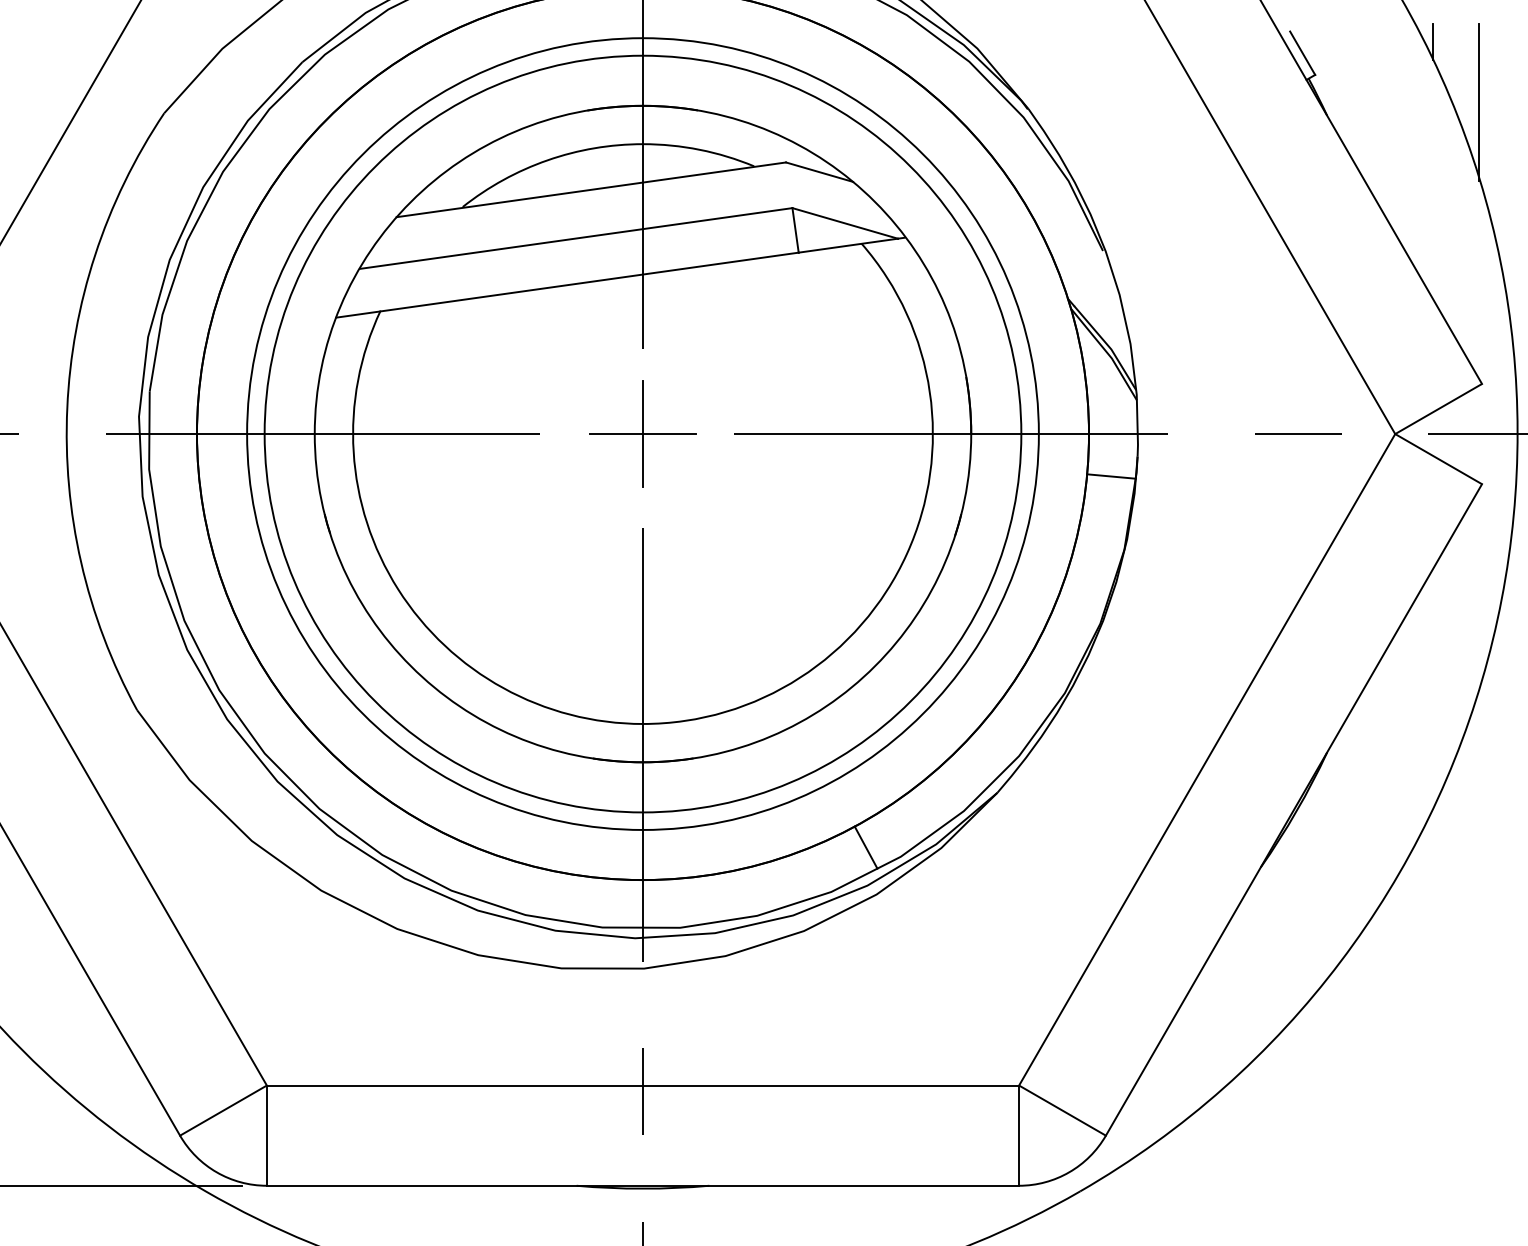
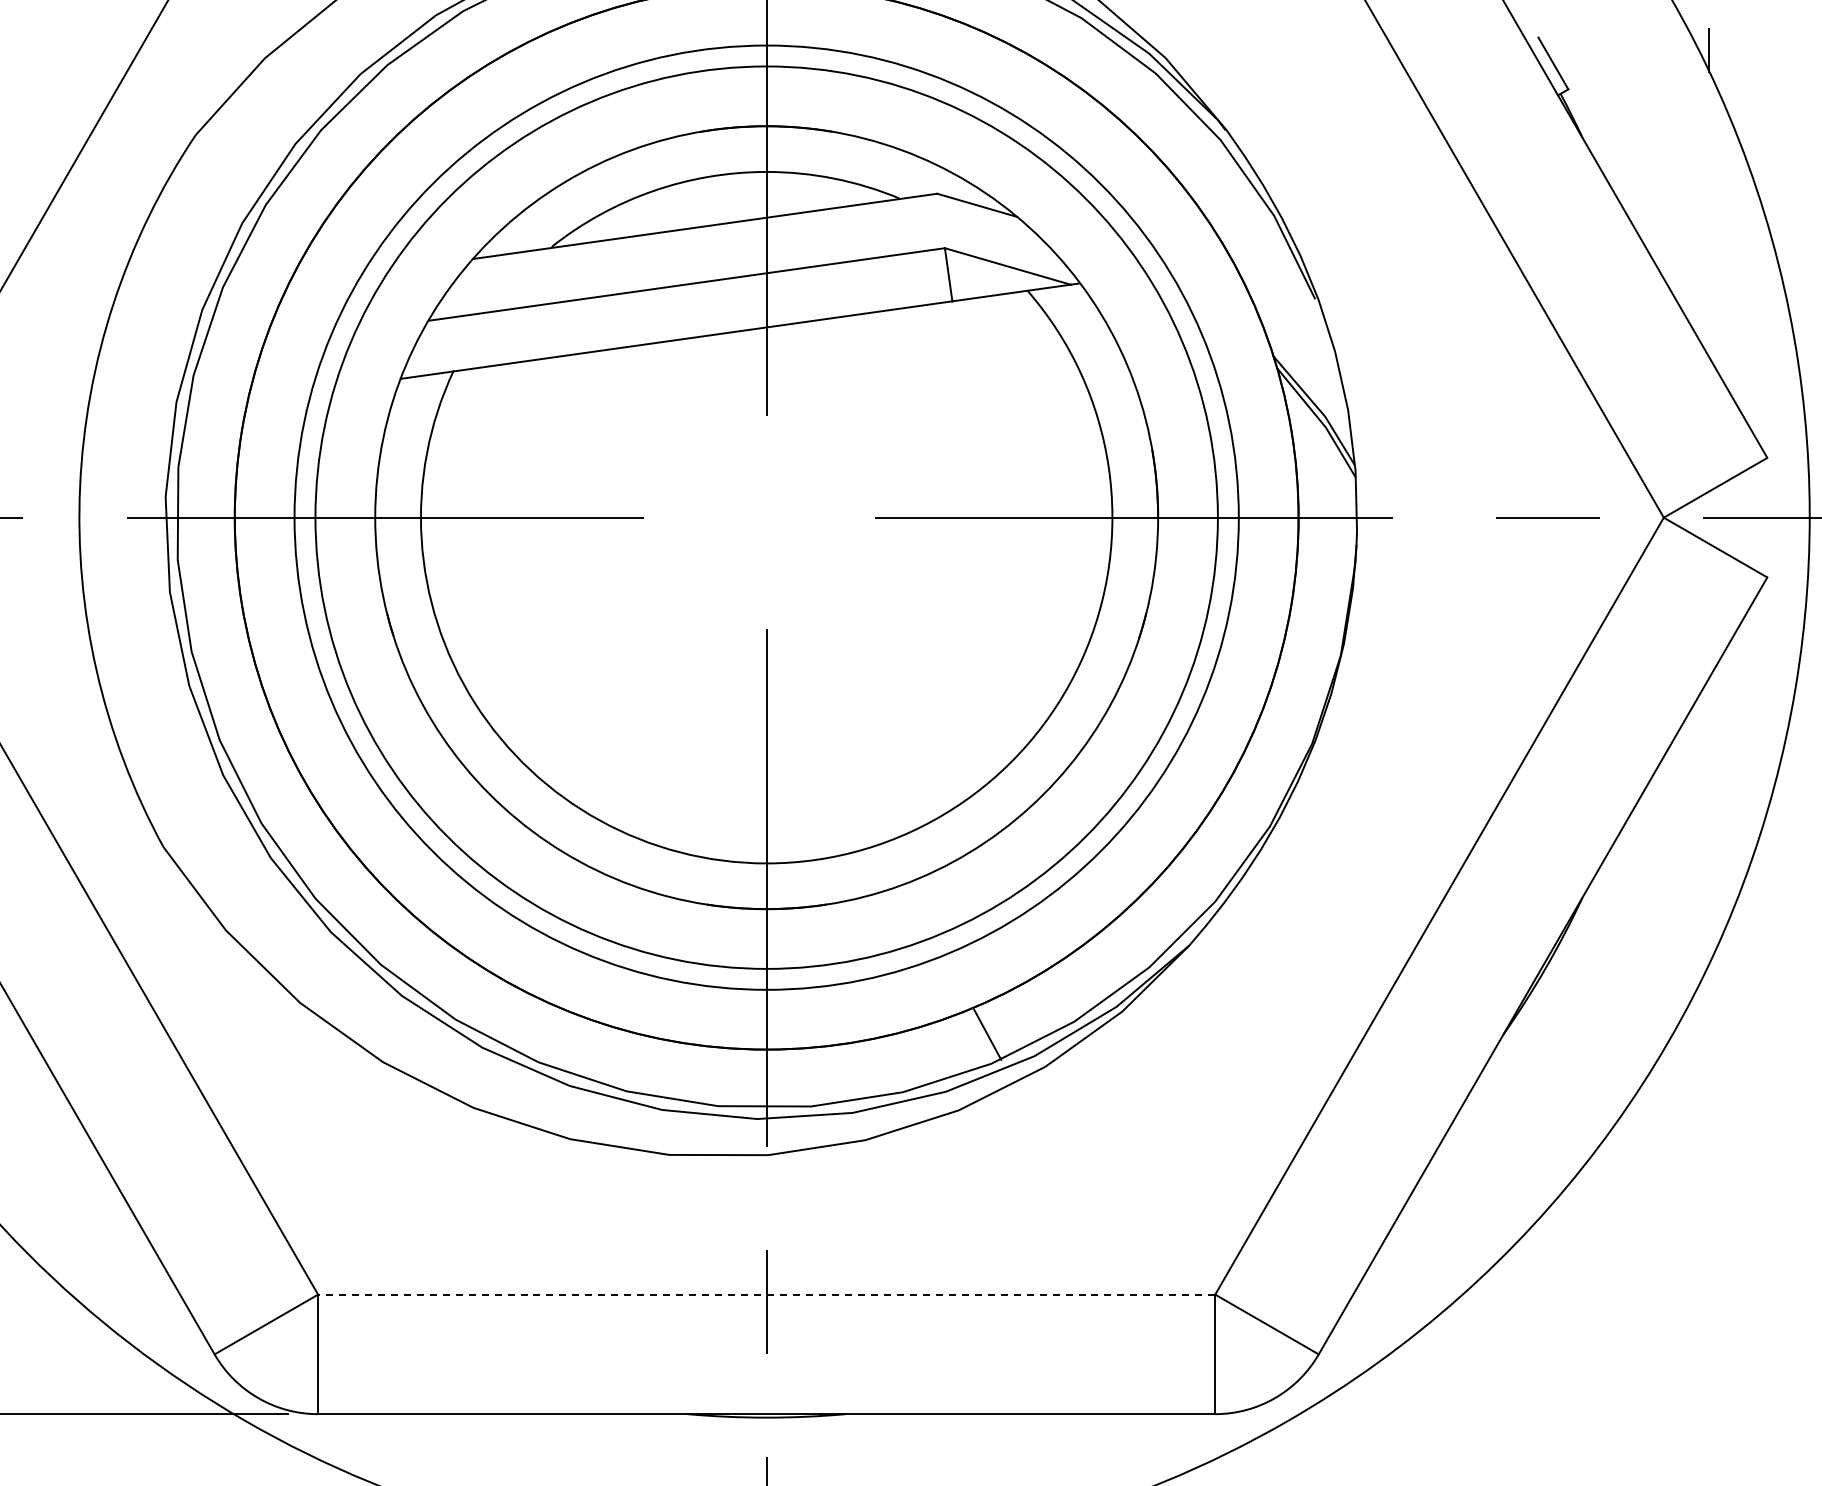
line: (1478, 102) -> (1763, 122), removed
part: (642, 433) -> (766, 517), removed
line: (1111, 475) -> (1325, 567), removed
line: (865, 847) -> (987, 1034), moved
line: (642, 1085) -> (766, 1294), solid -> dashed

